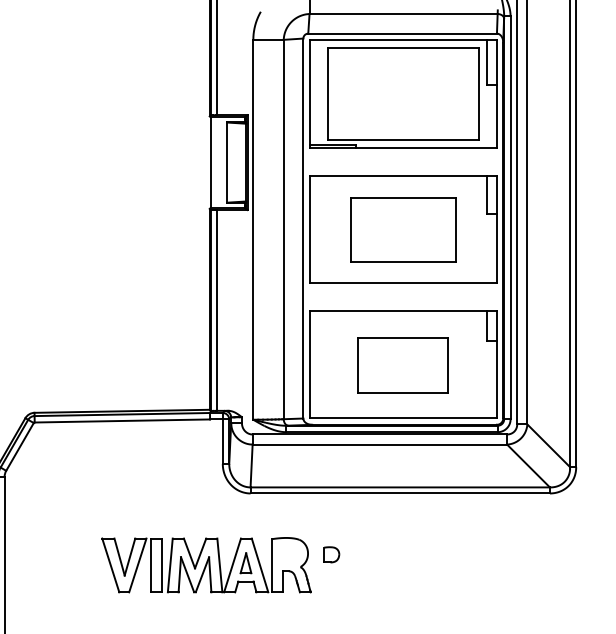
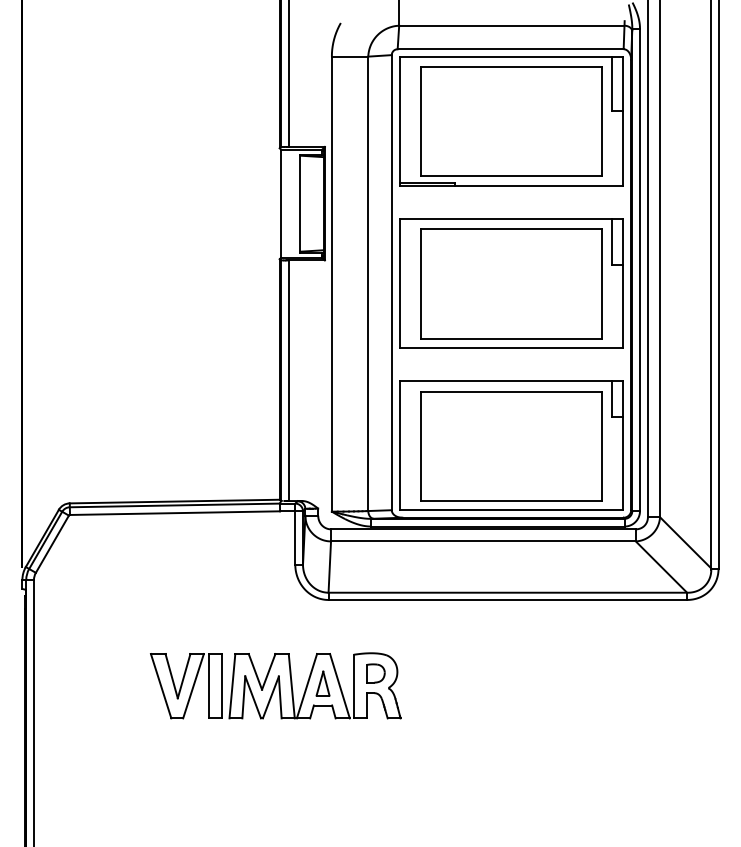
part: (403, 229) -> (511, 283), size x1.43
part: (403, 365) -> (511, 446), size x1.67
part: (331, 554) -> (375, 673), moved

